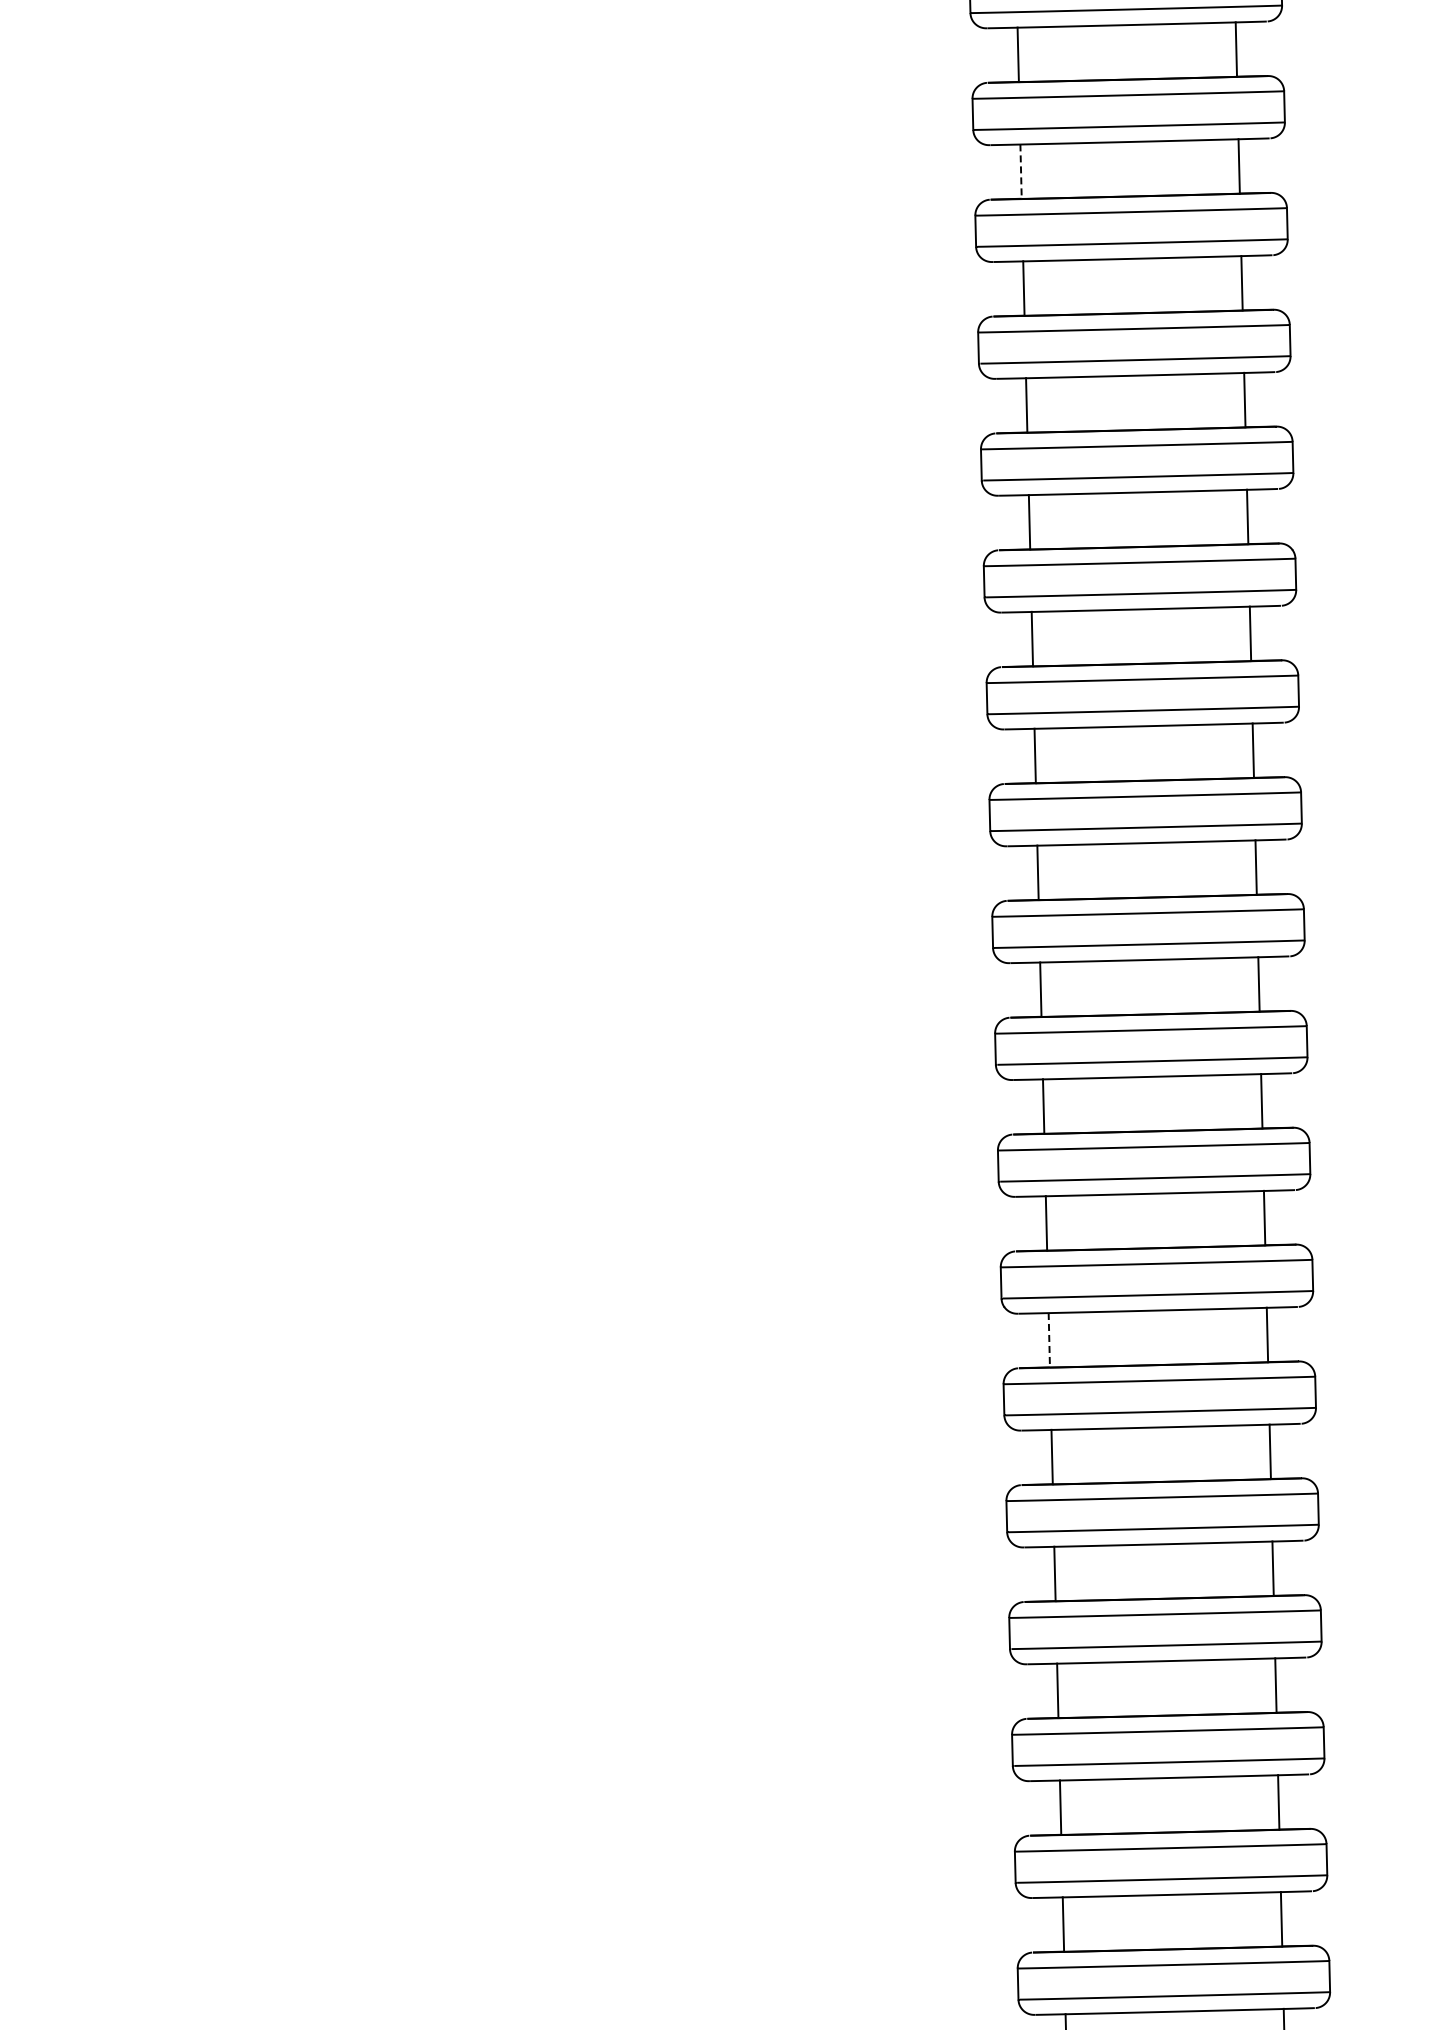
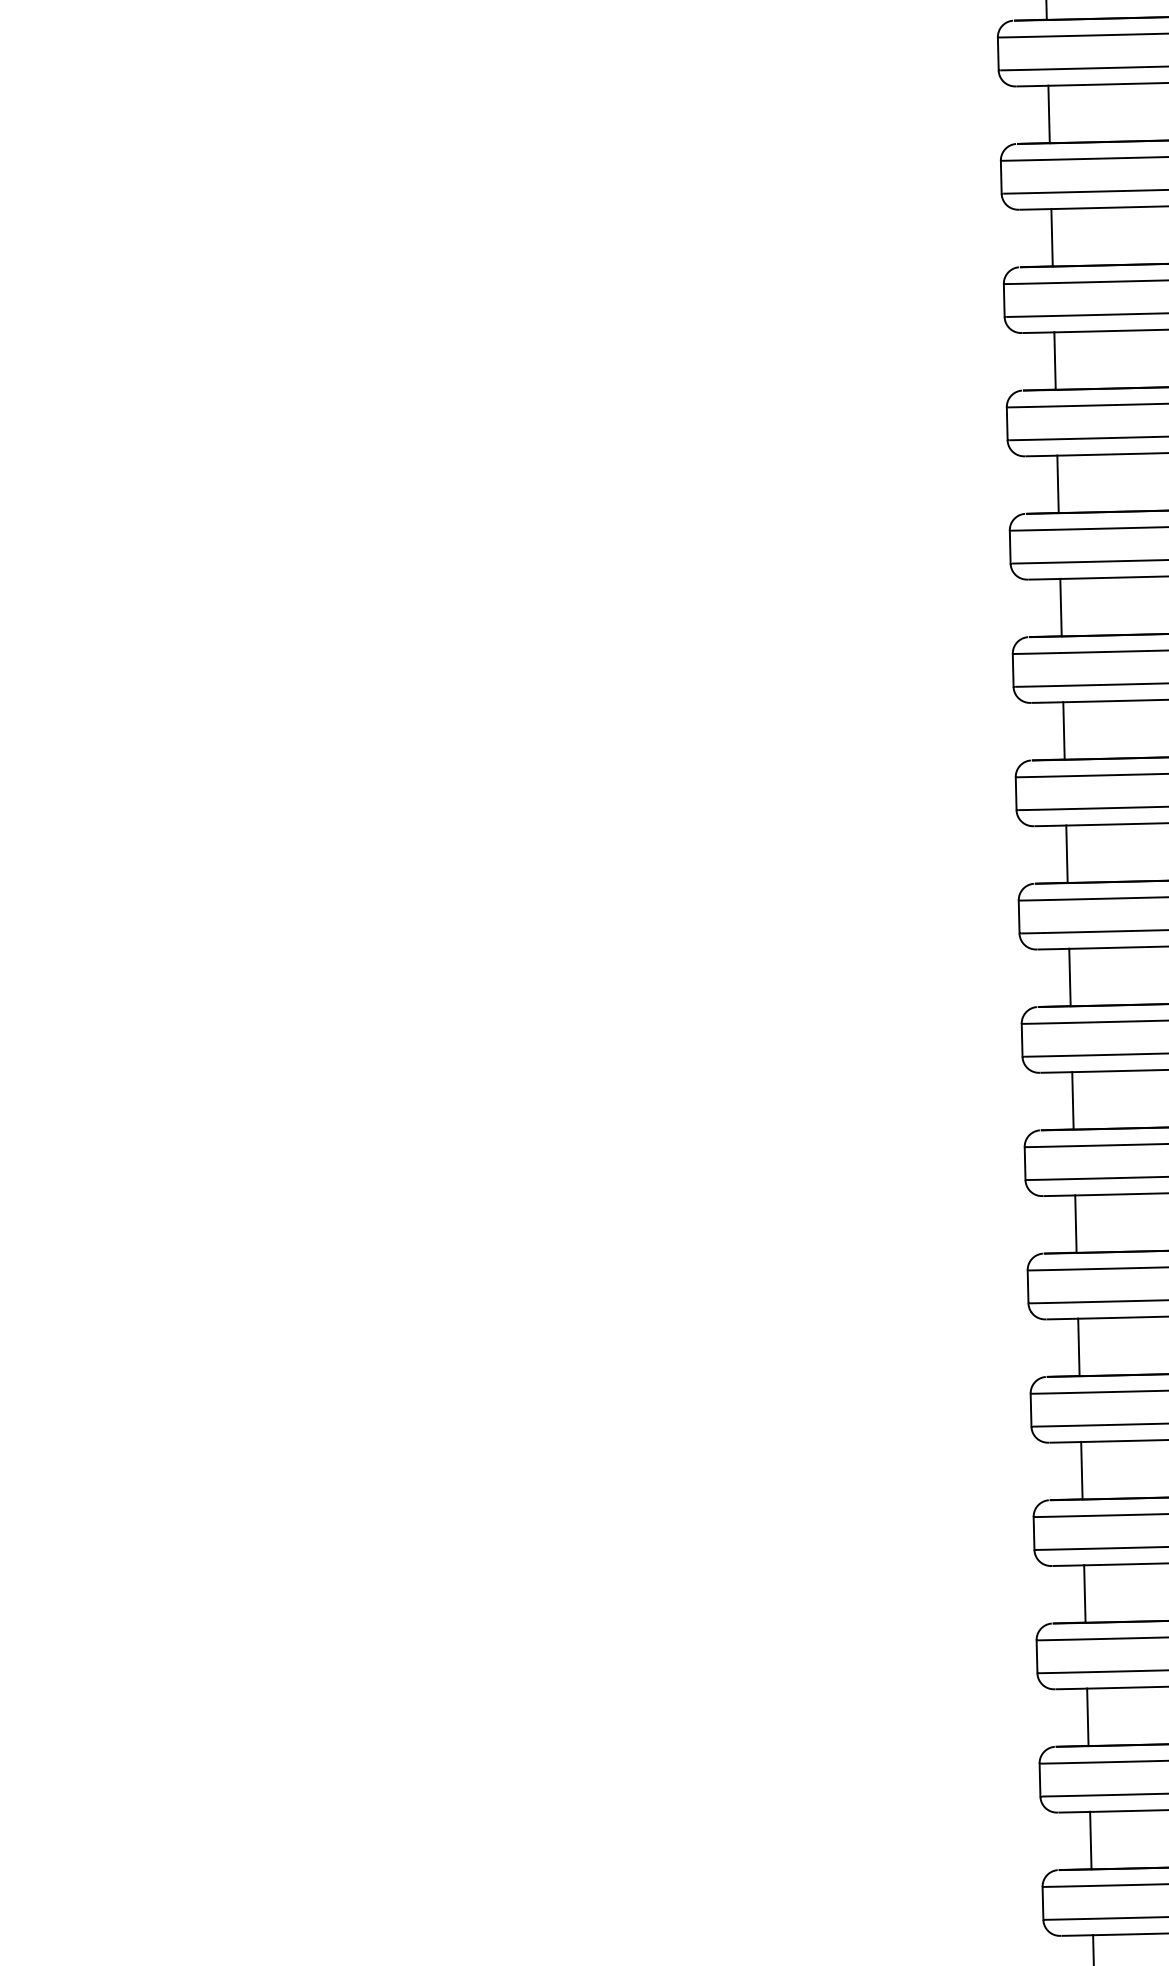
line: (1021, 172) -> (1049, 115), dashed -> solid
line: (1049, 1340) -> (1079, 1347), dashed -> solid

